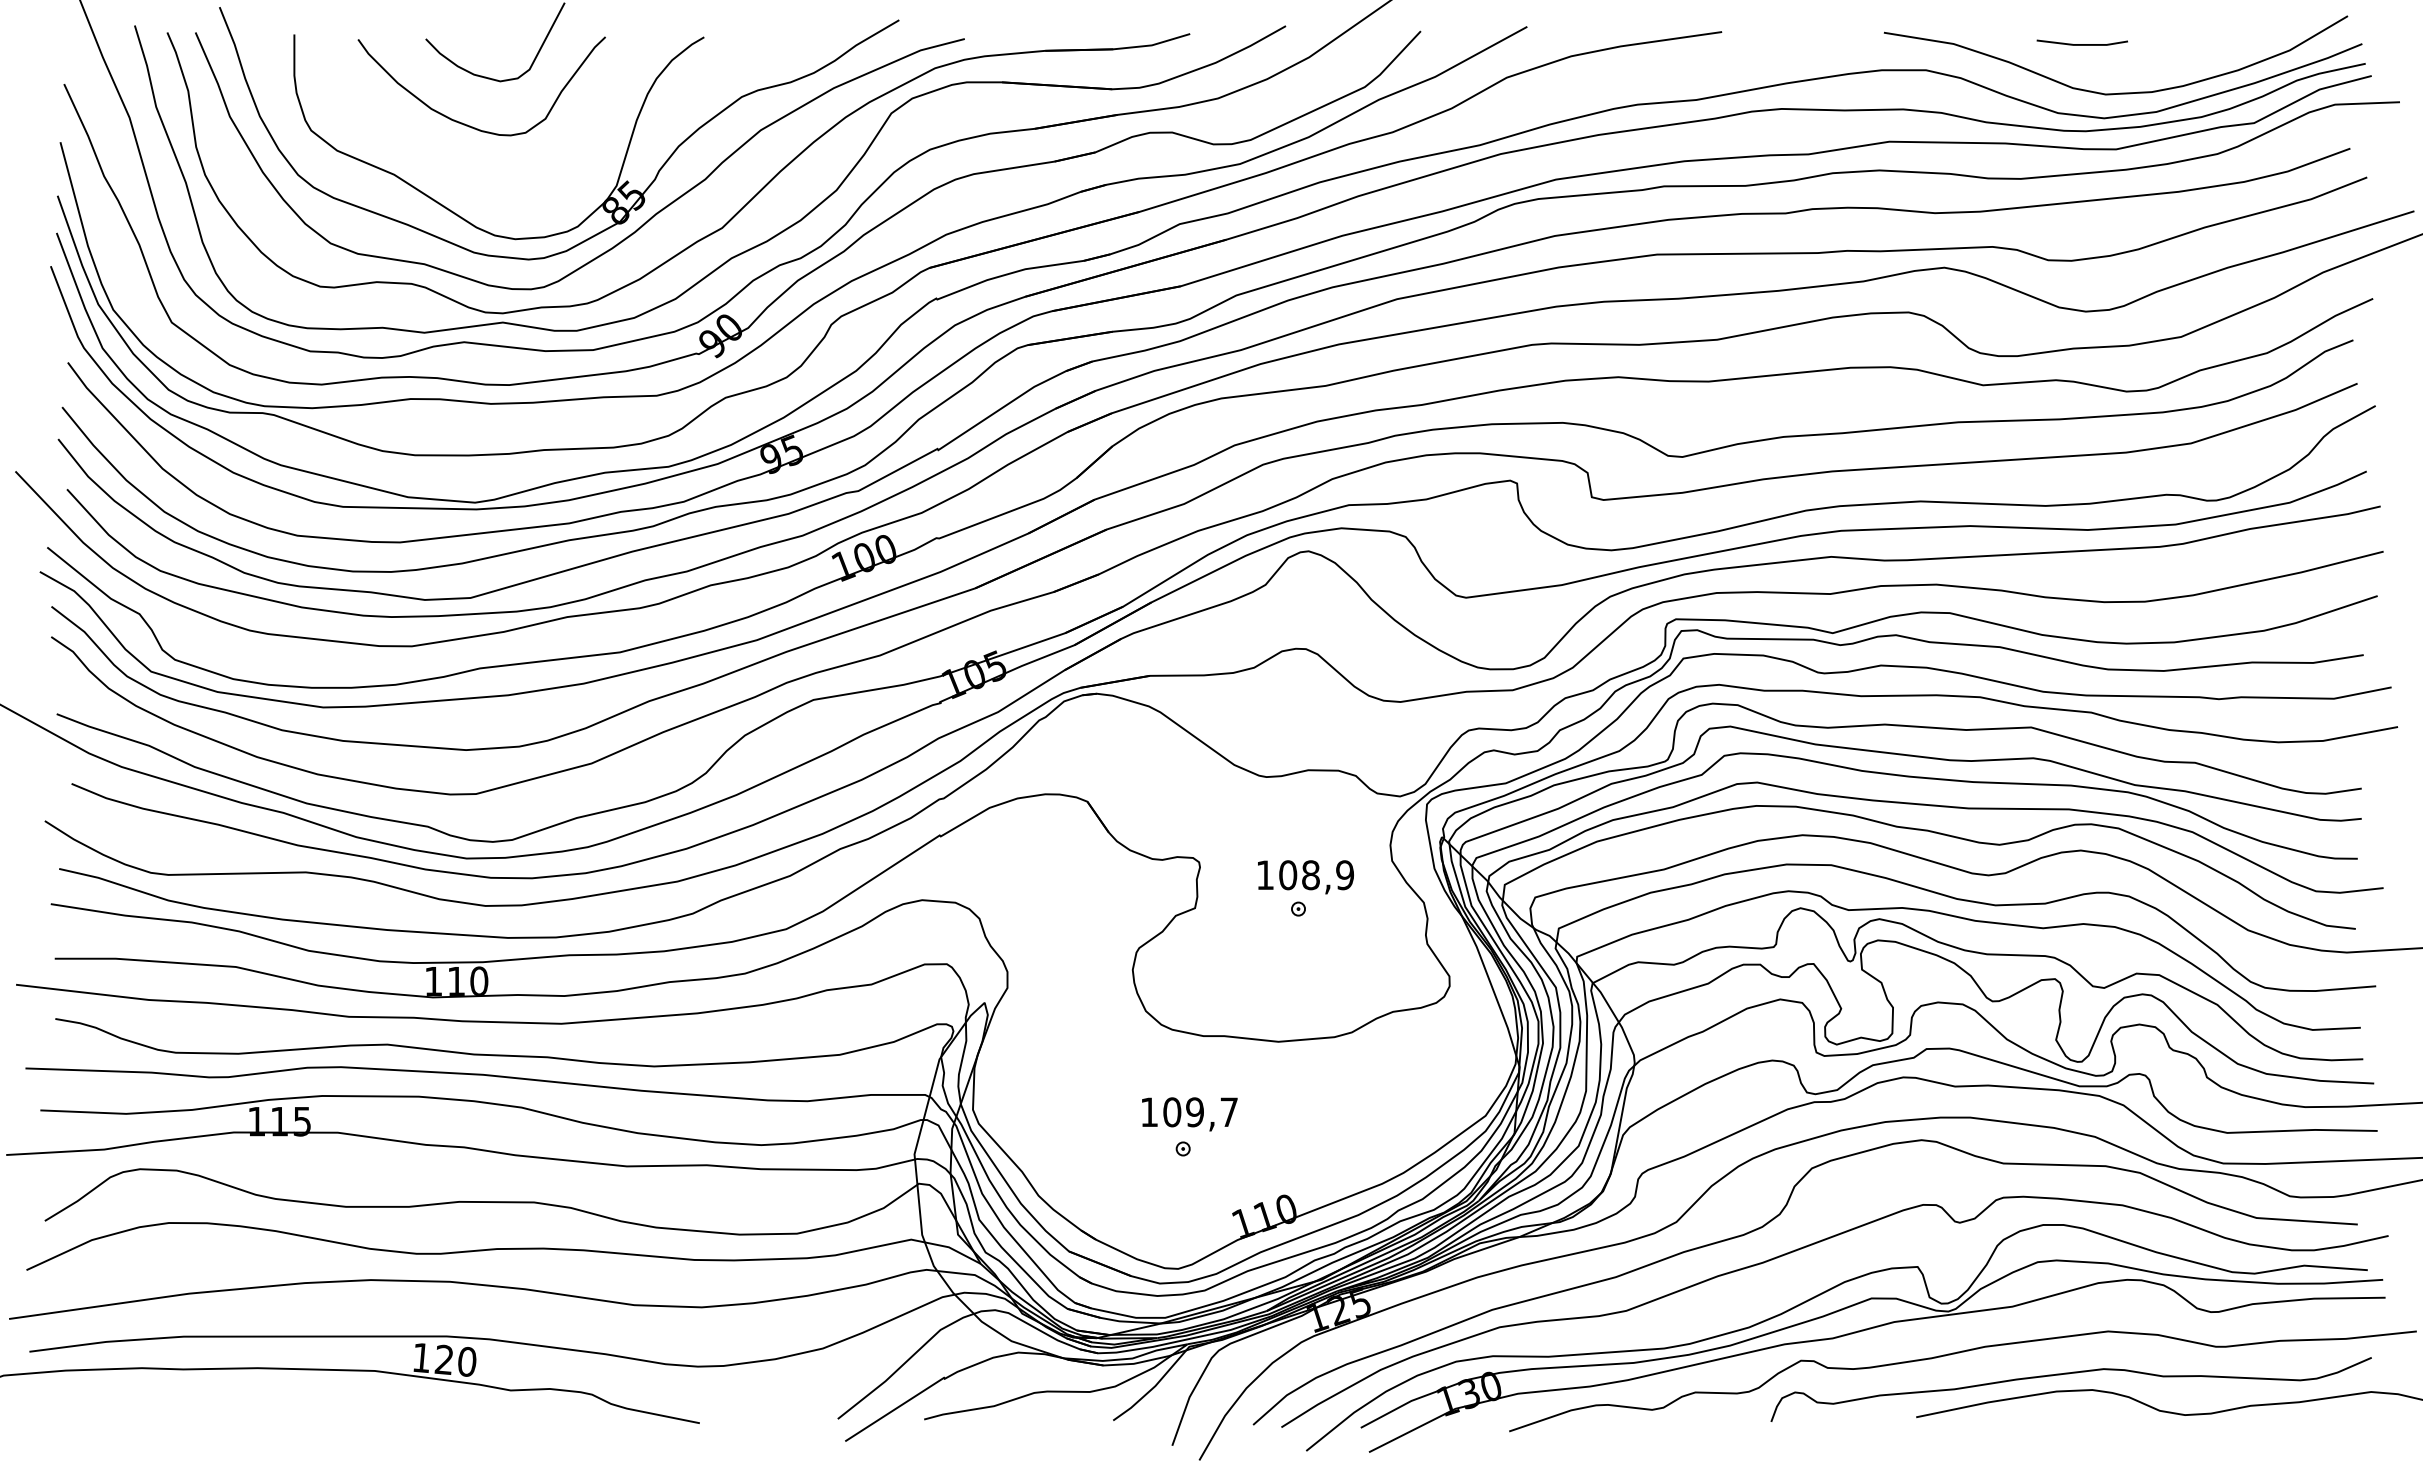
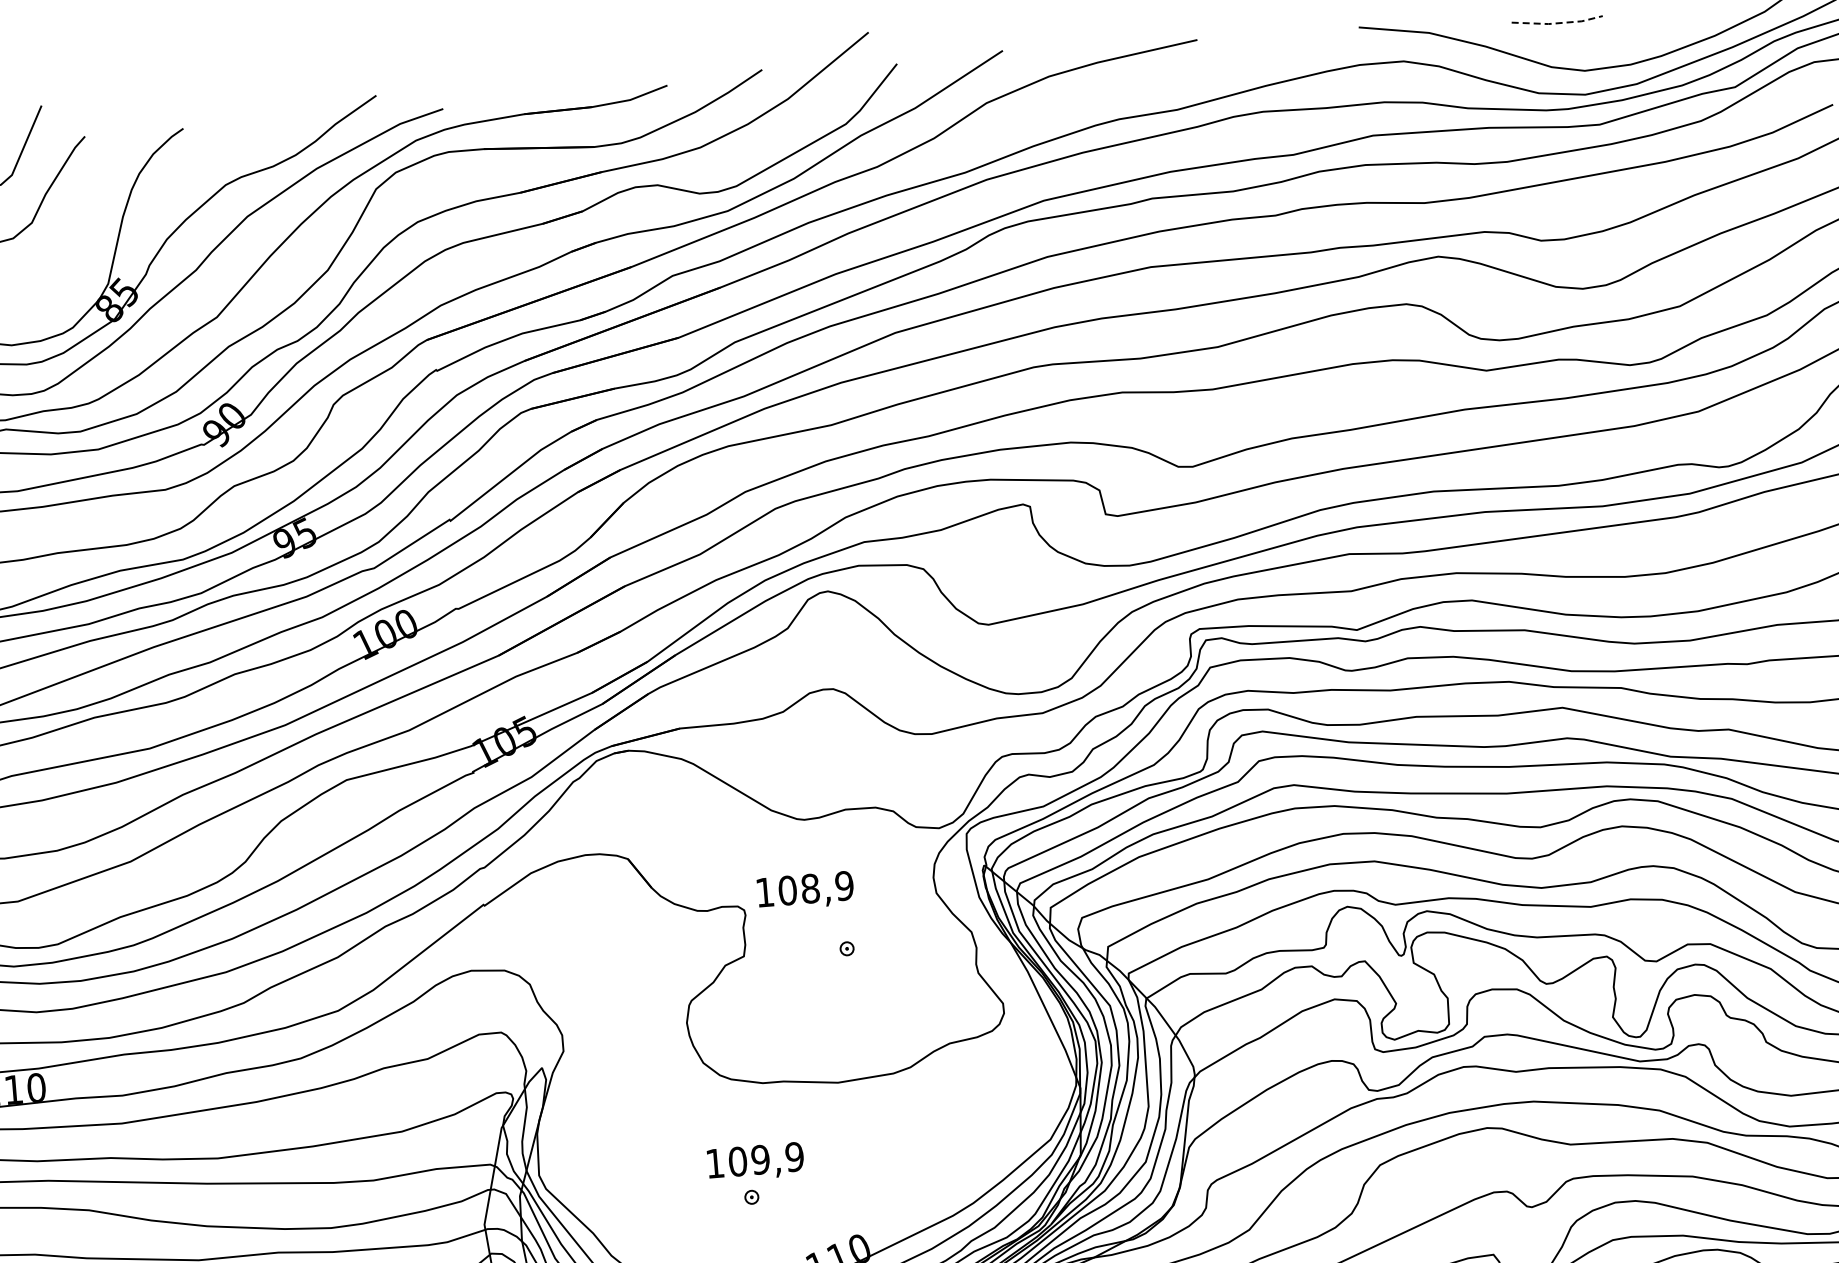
line: (2083, 44) -> (1558, 22), solid -> dashed
text: (1305, 877) -> (805, 891), moved
text: (1229, 1112) -> (795, 1157), 109,7 -> 109,9

